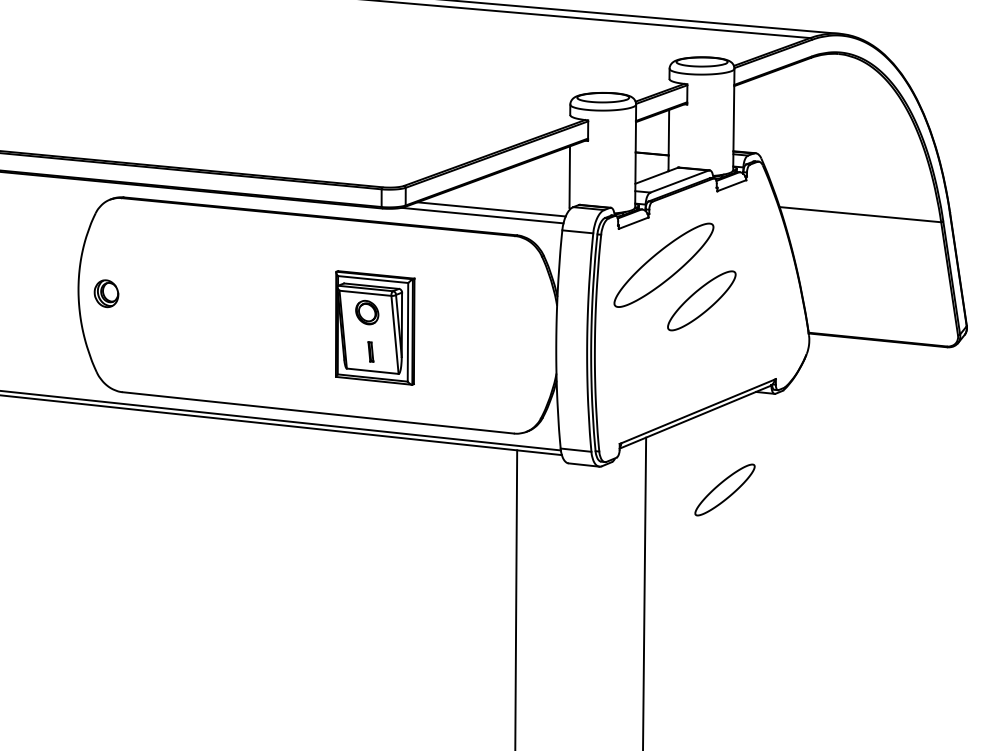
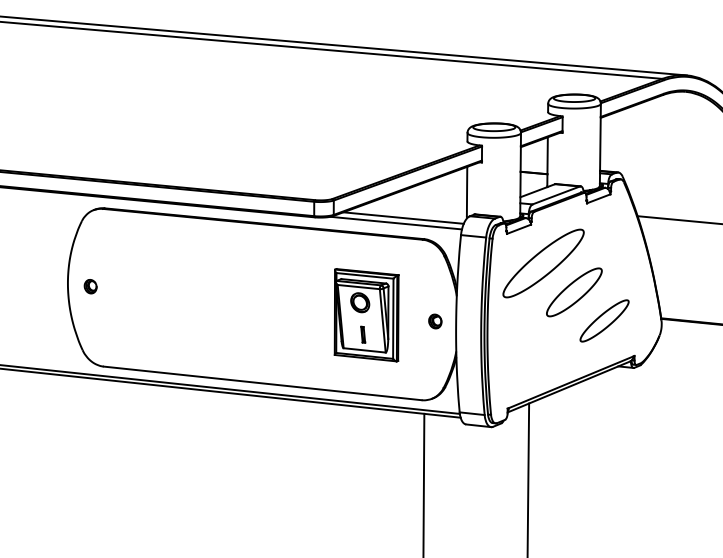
part: (106, 293) -> (90, 286), size x0.62
part: (375, 327) -> (366, 314), moved
part: (530, 336) -> (435, 321), added
part: (724, 489) -> (604, 320), moved

